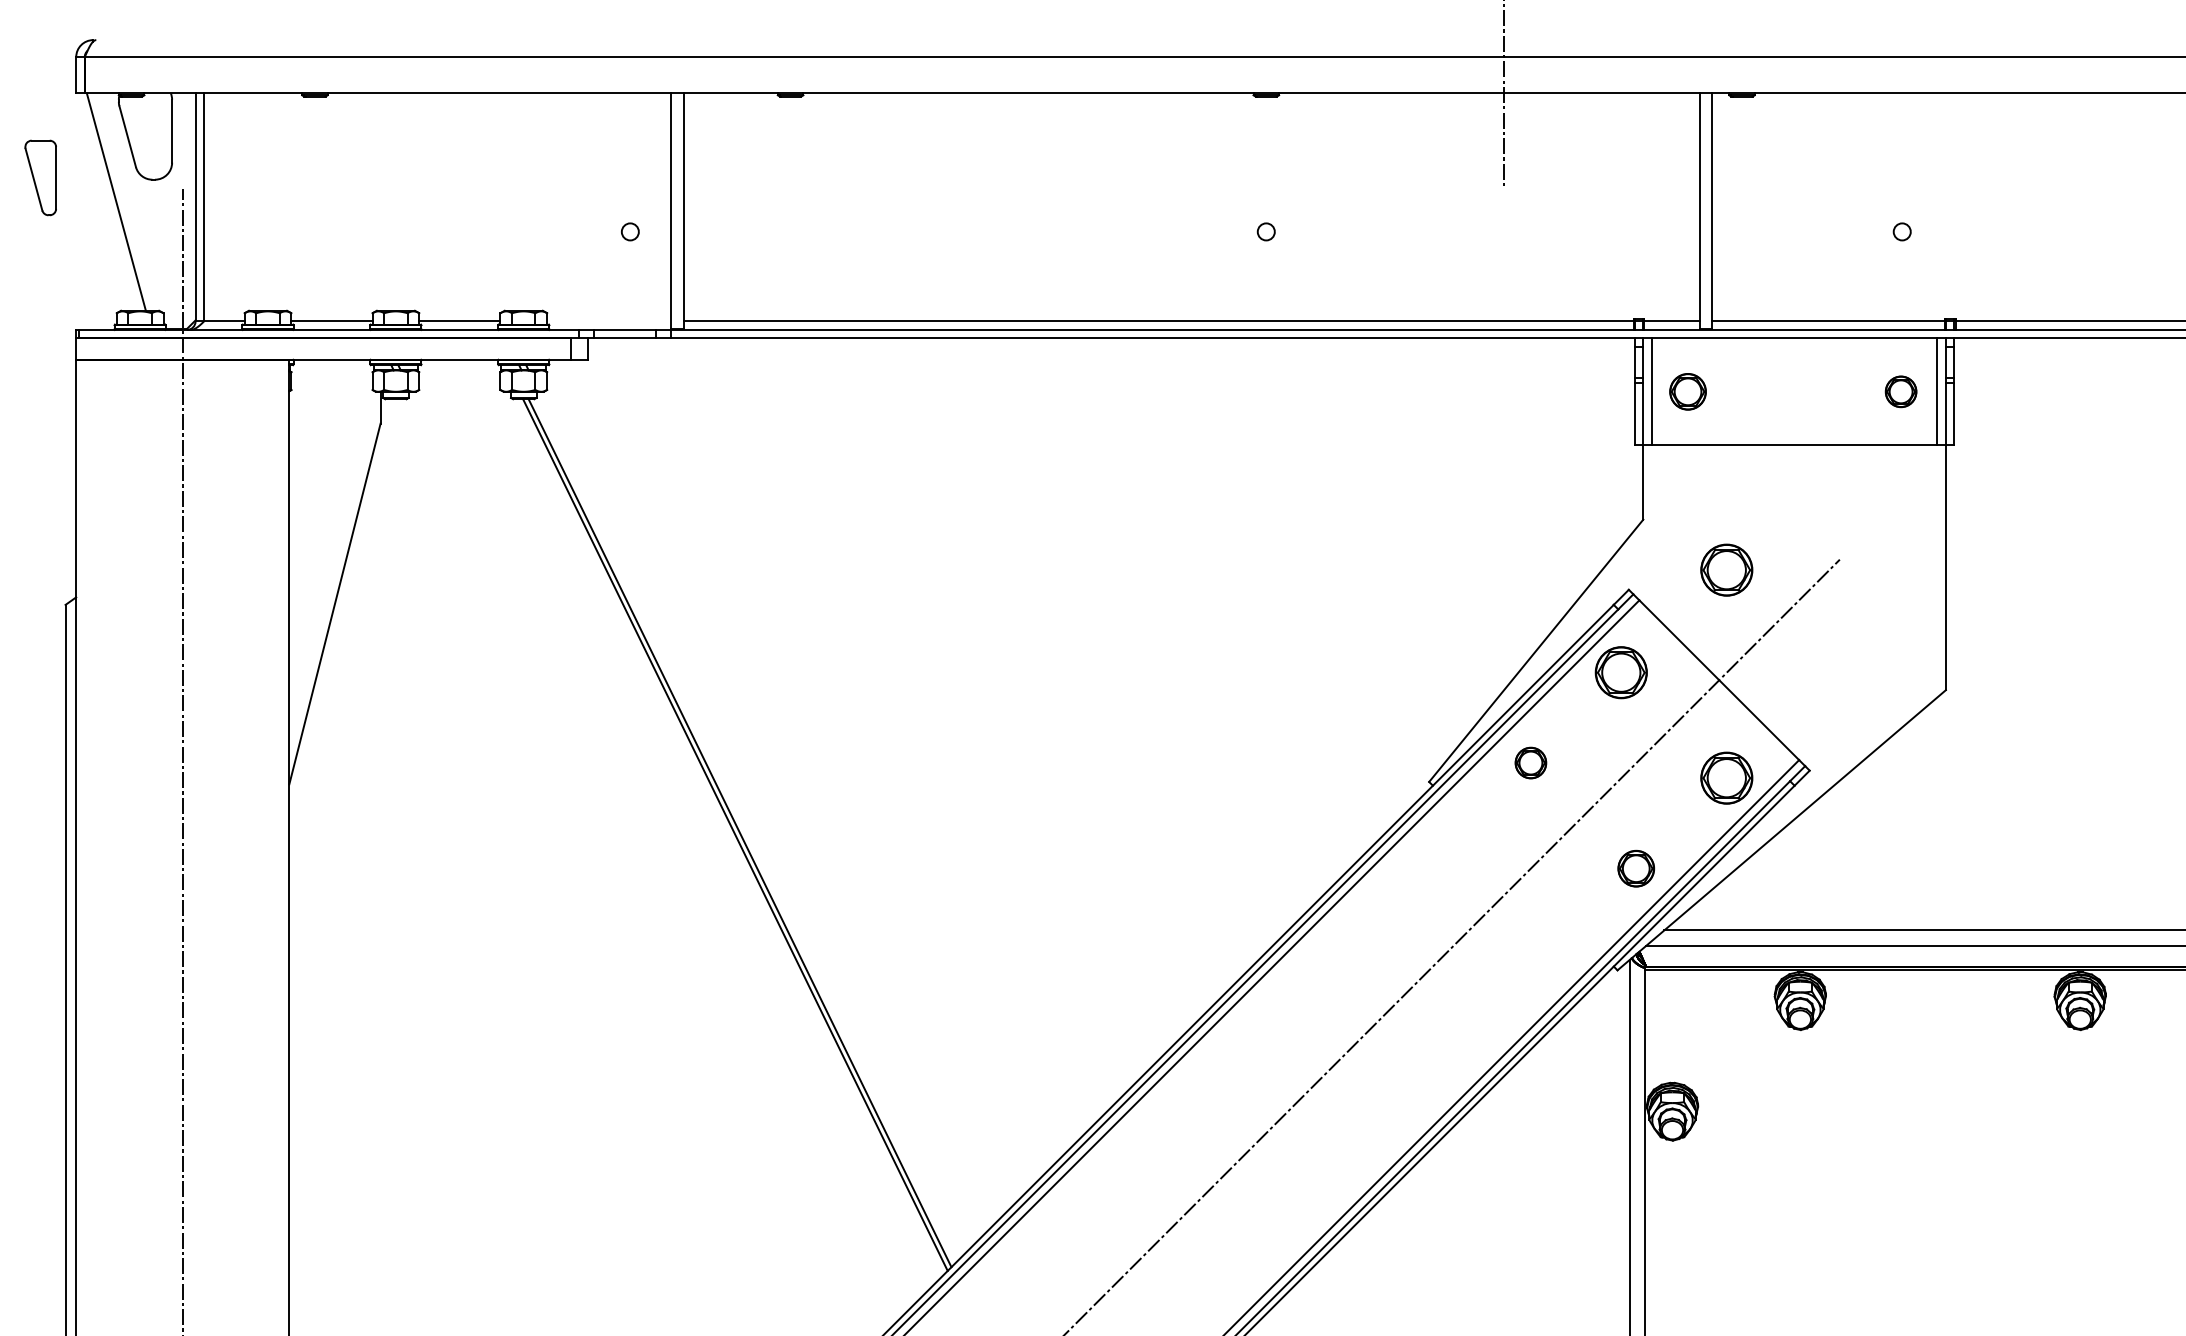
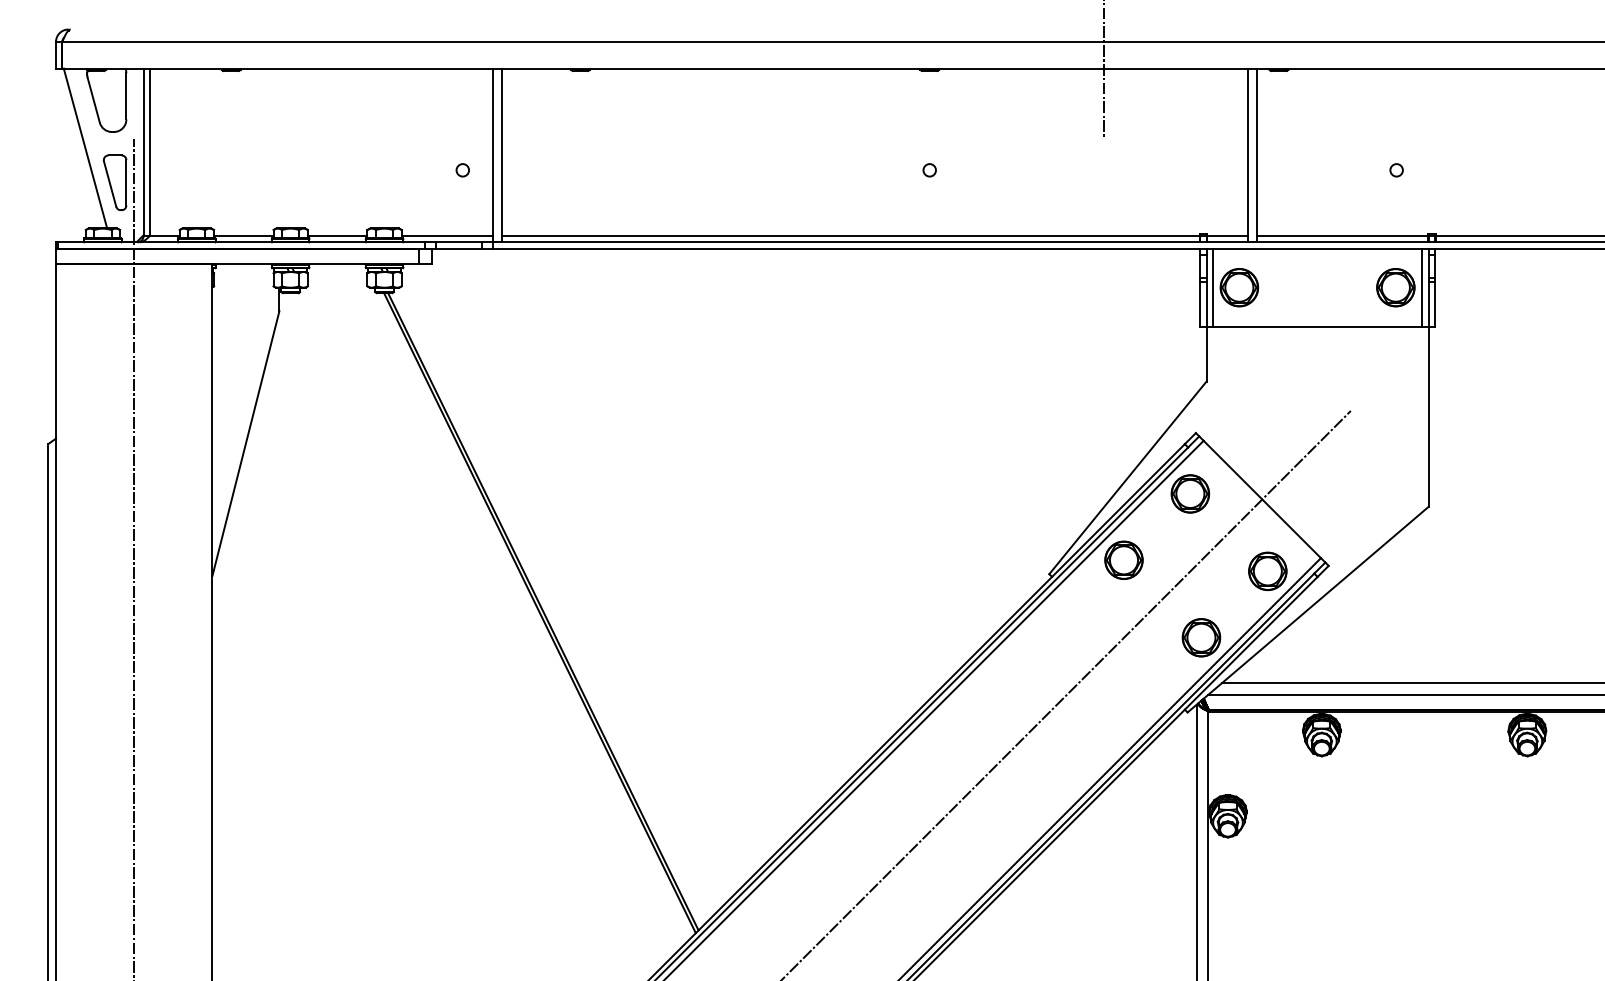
part: (40, 177) -> (114, 182), moved
line: (608, 321) -> (446, 236), added
part: (1687, 391) -> (1238, 287), size x1.43
part: (1900, 391) -> (1395, 287), size x1.67
part: (1726, 569) -> (1267, 418), removed
part: (1530, 762) -> (1123, 559), size x1.67
part: (1635, 868) -> (1200, 637), size x1.43

